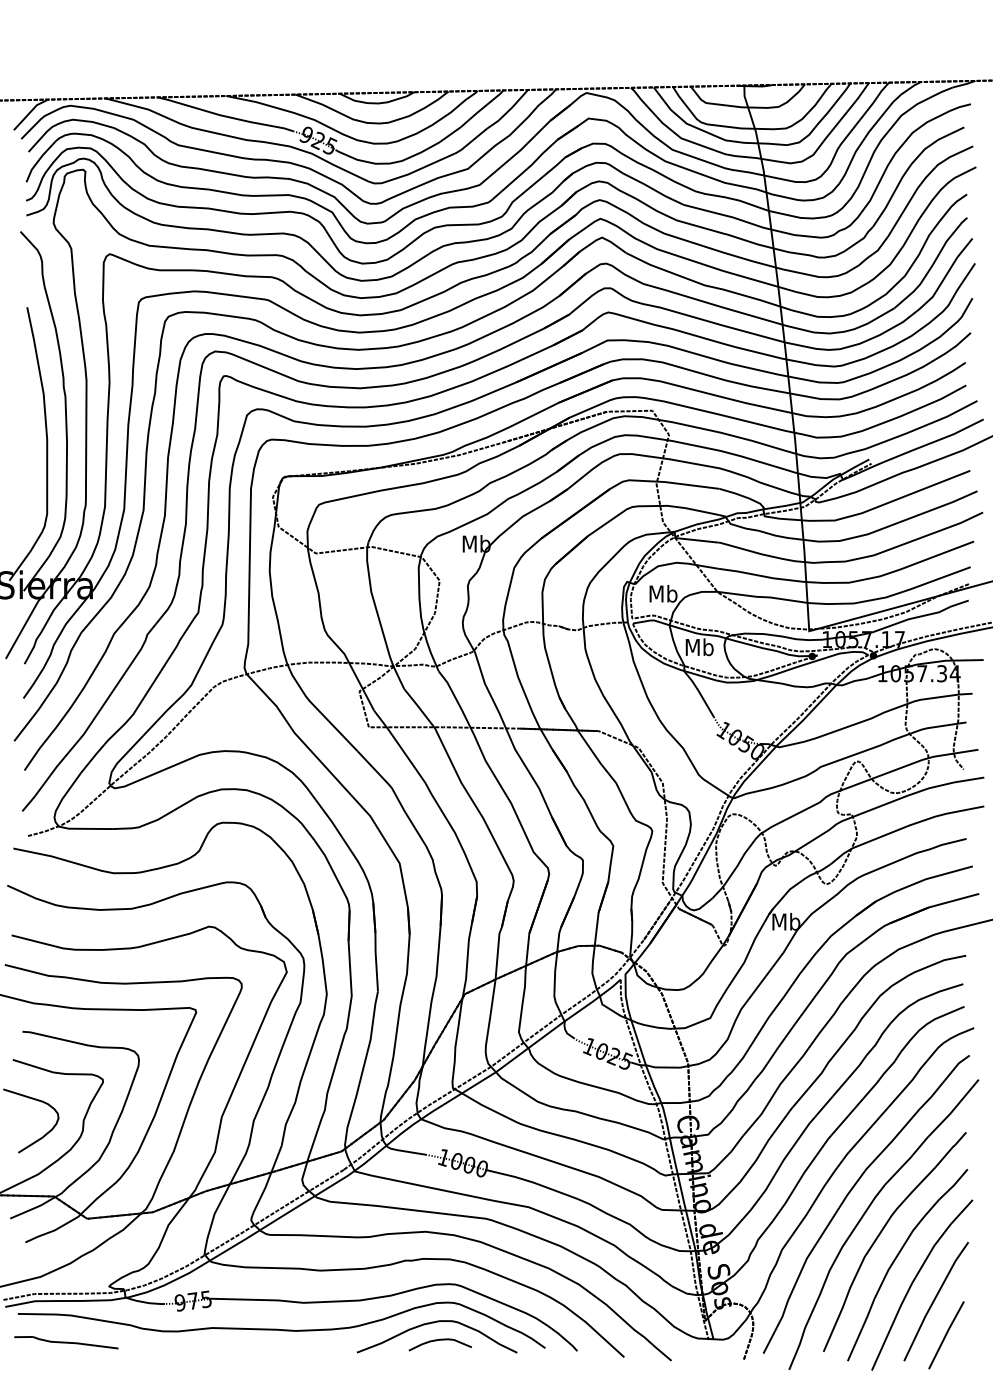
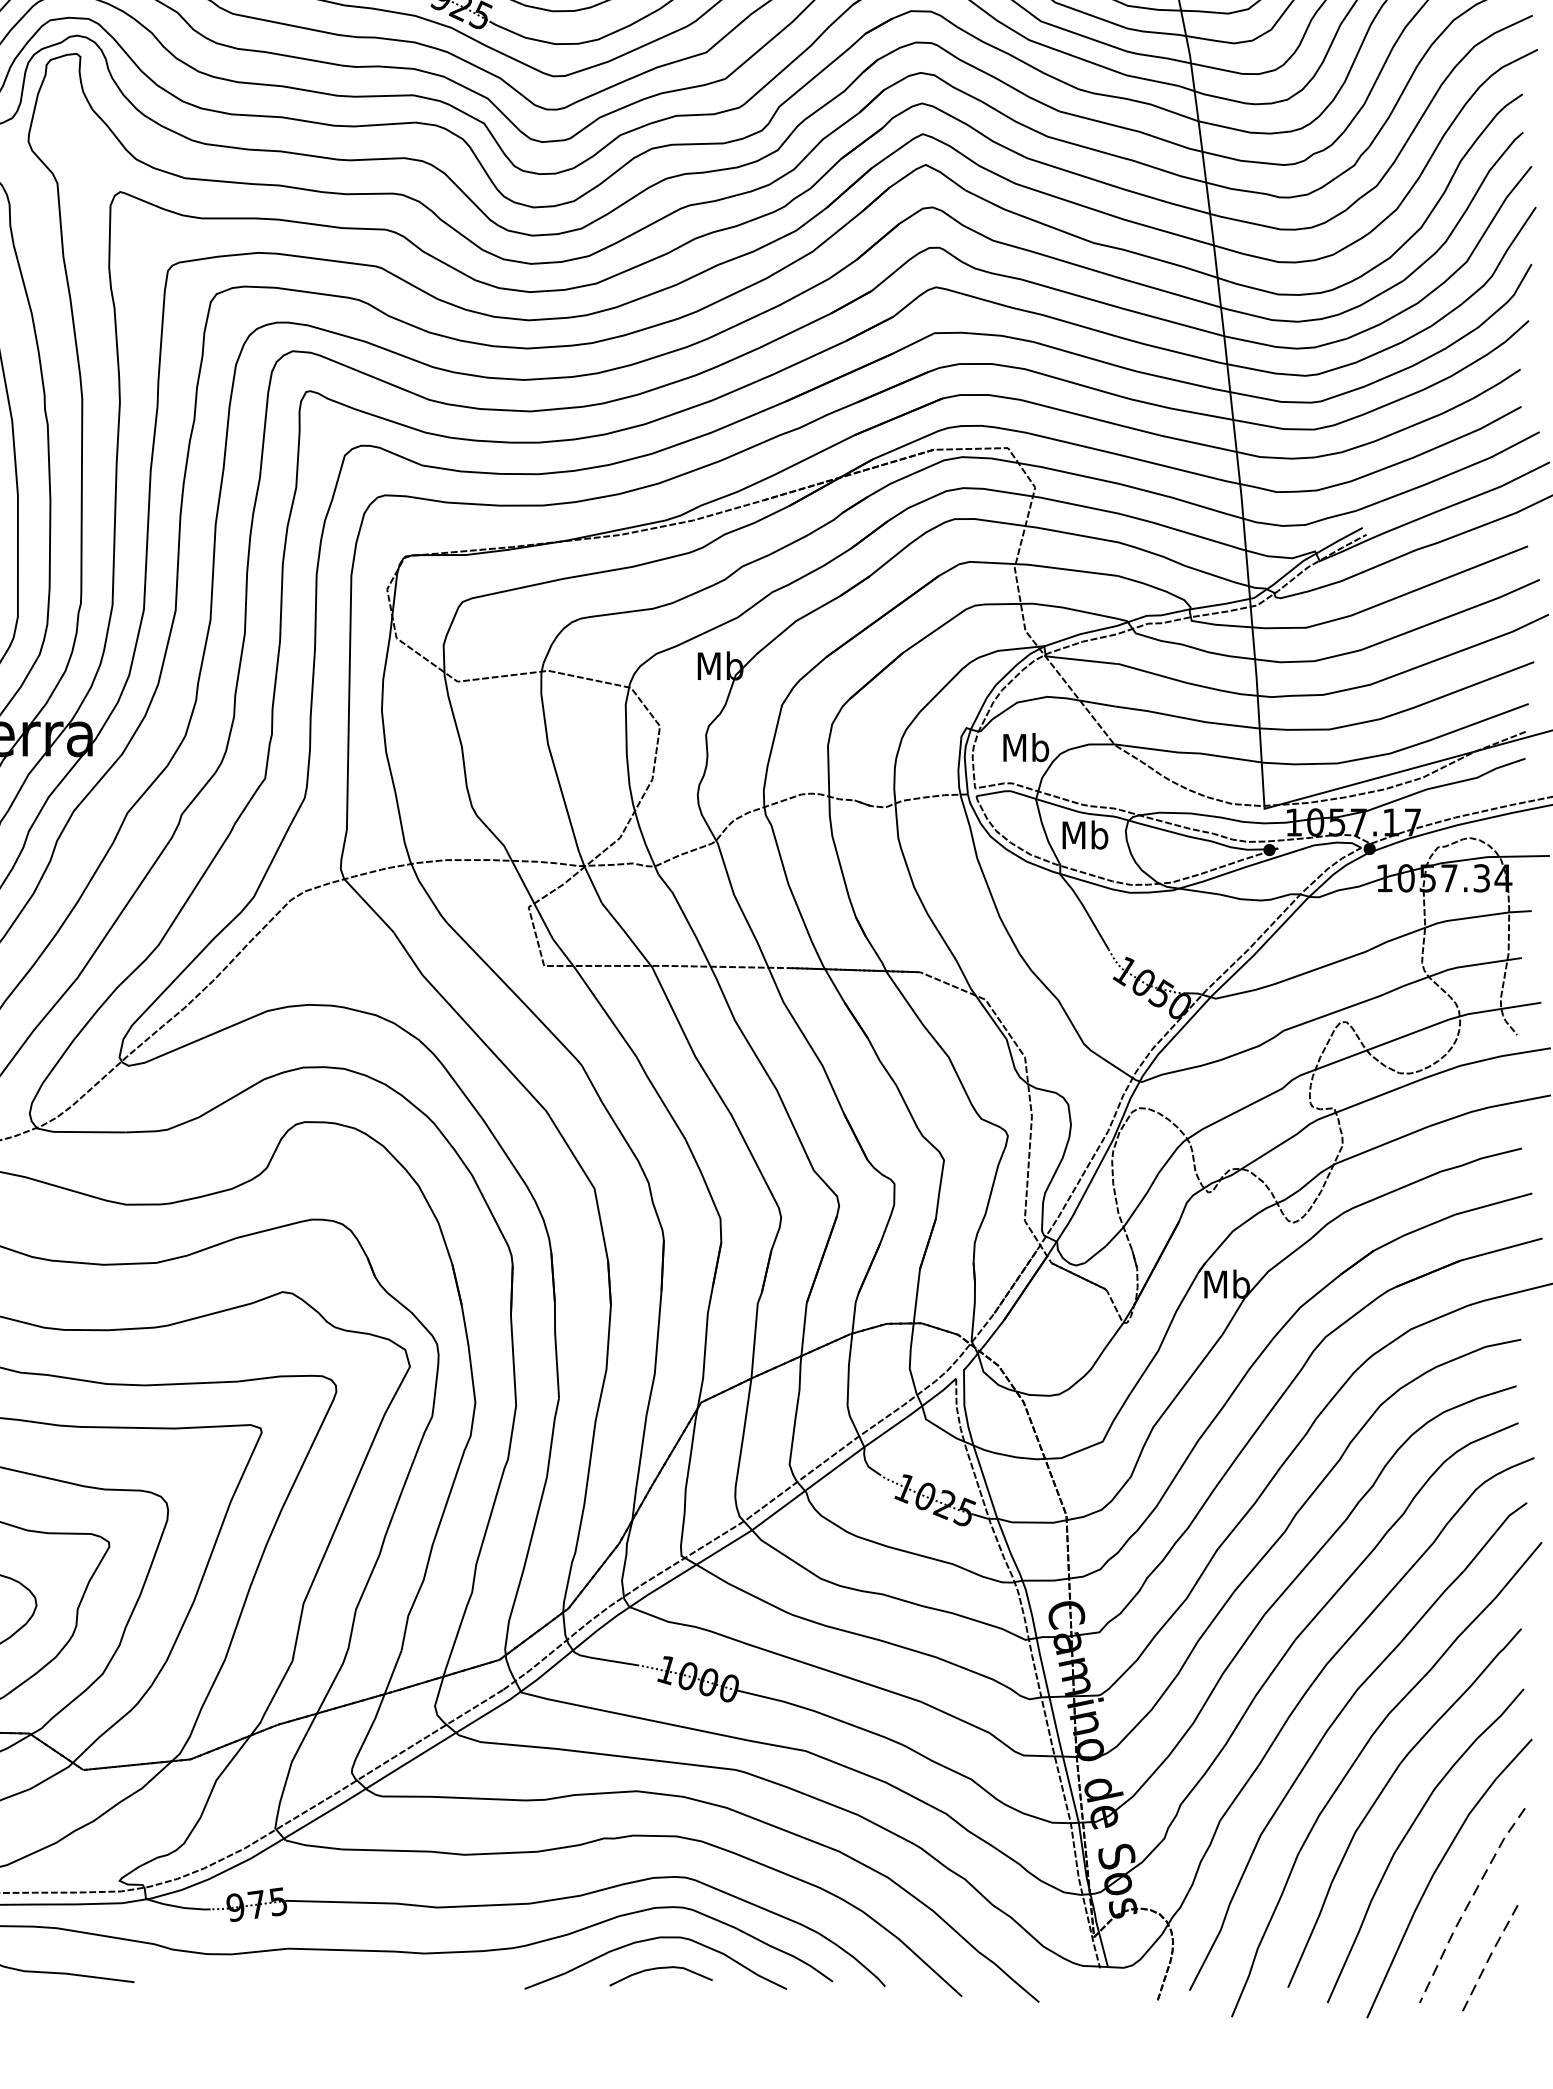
line: (933, 1300) -> (1467, 1903), solid -> dashed
line: (946, 1334) -> (1489, 1959), solid -> dashed

